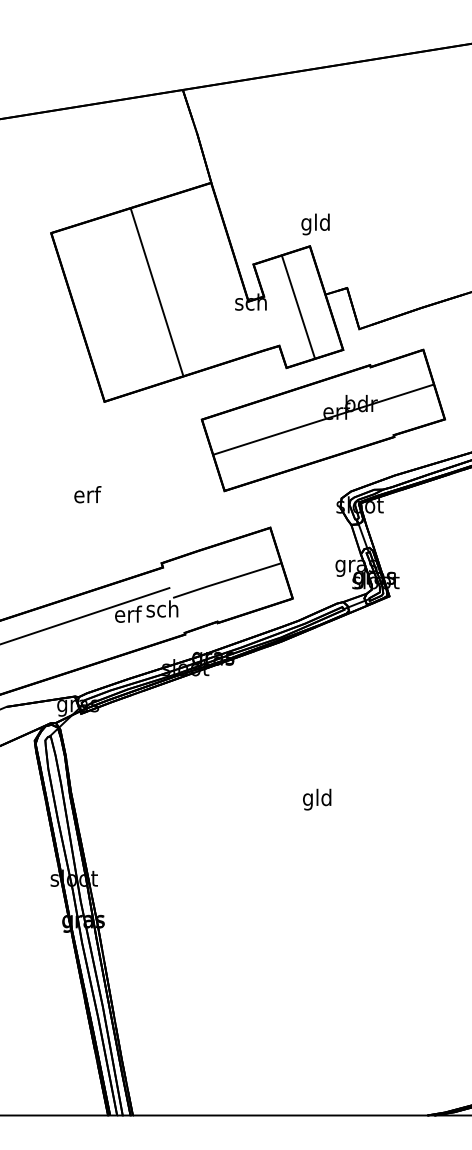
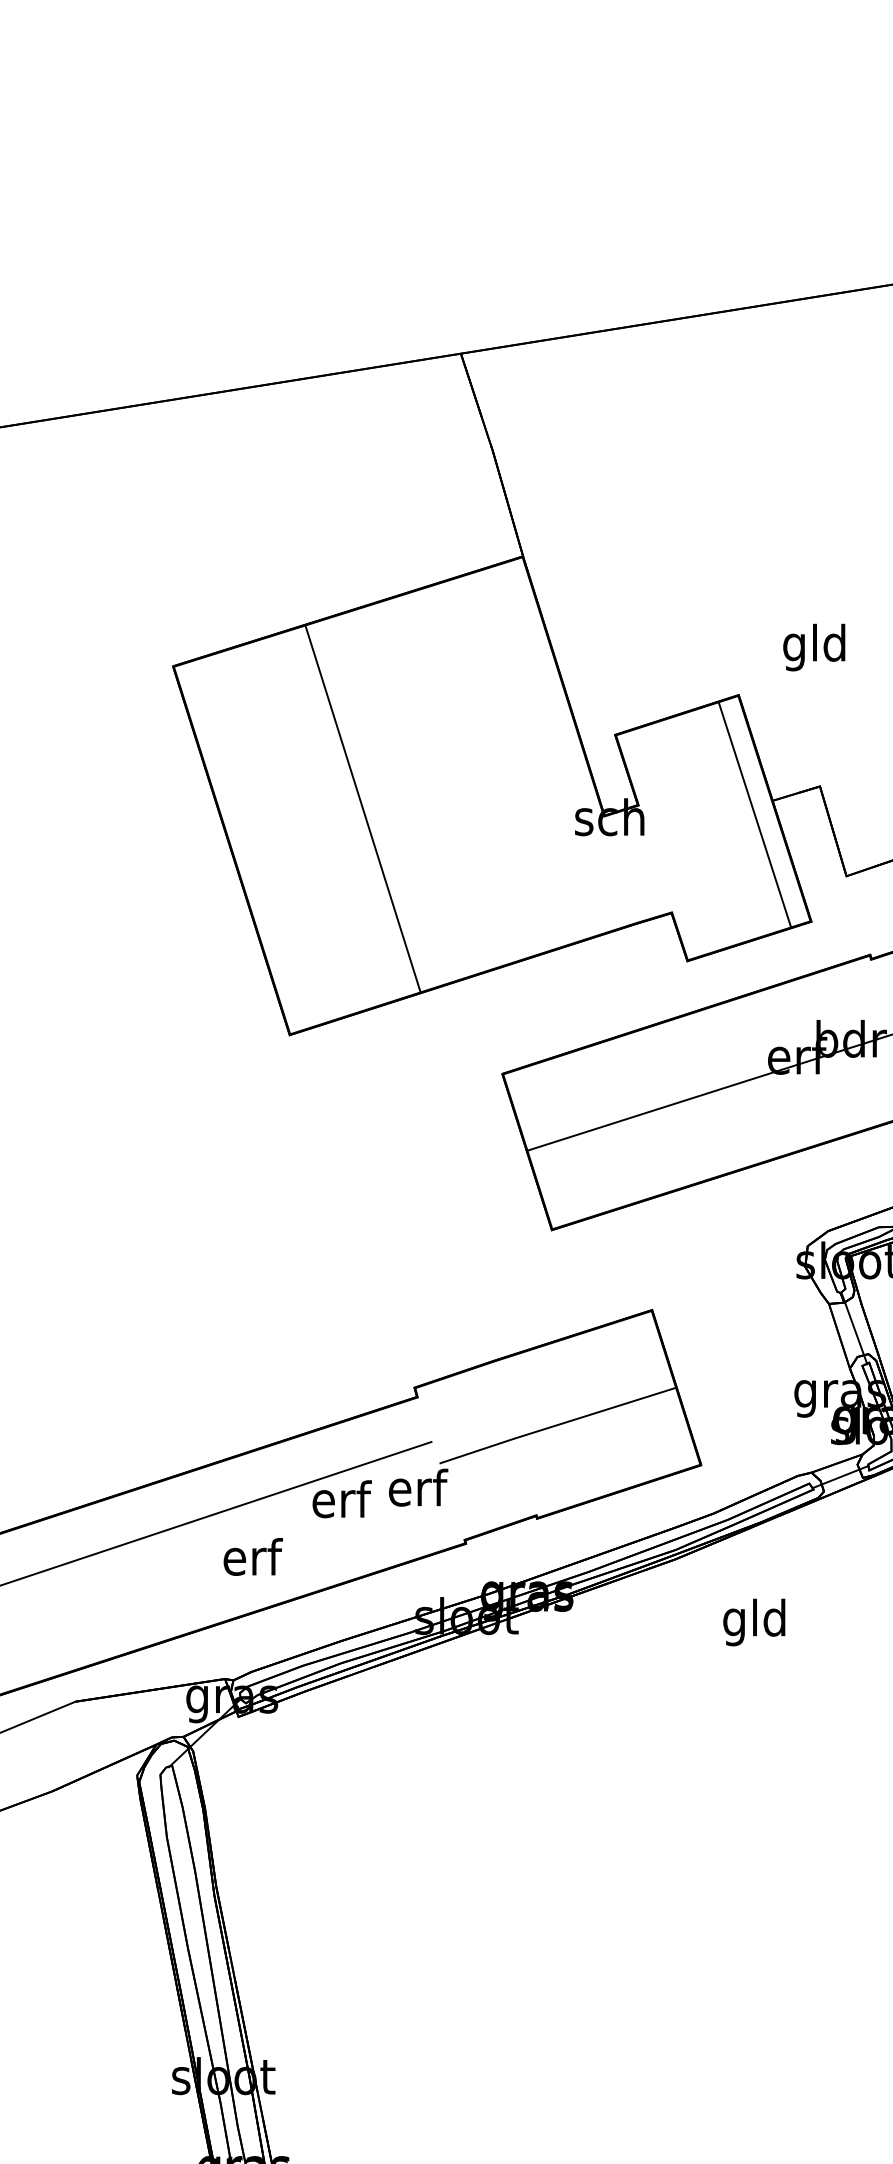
text: (315, 224) -> (814, 647), moved
line: (156, 291) -> (361, 807), moved
line: (297, 306) -> (752, 813), moved
text: (87, 494) -> (252, 1556), moved
text: (162, 608) -> (416, 1486), sch -> erf
text: (317, 799) -> (755, 1622), moved

